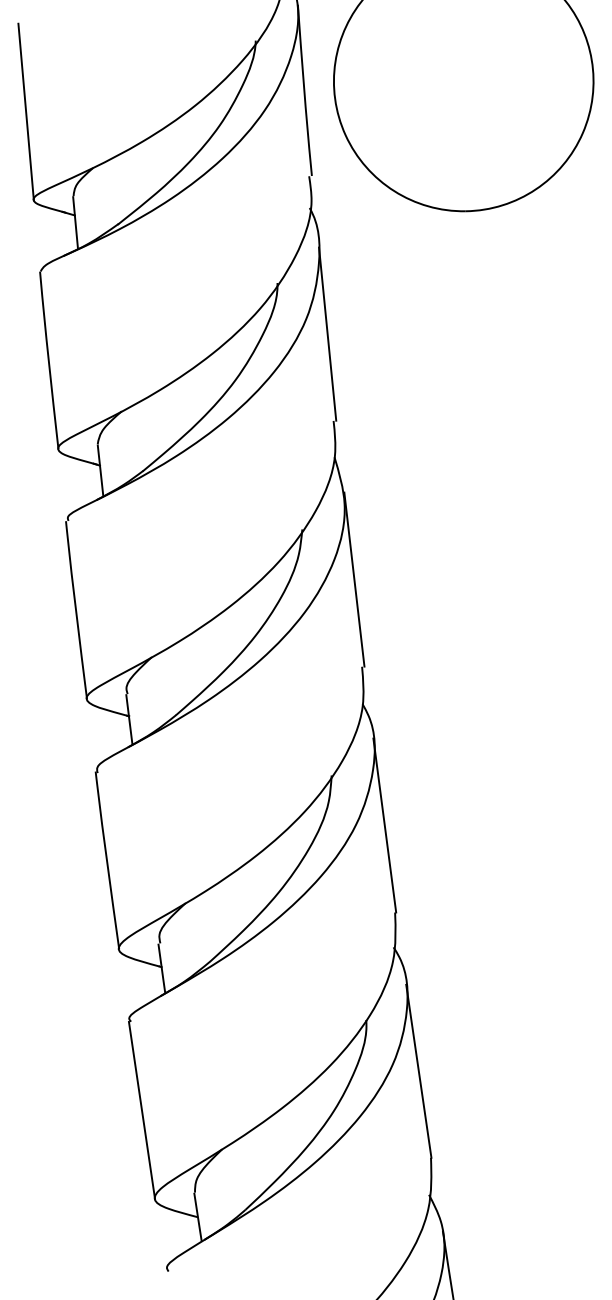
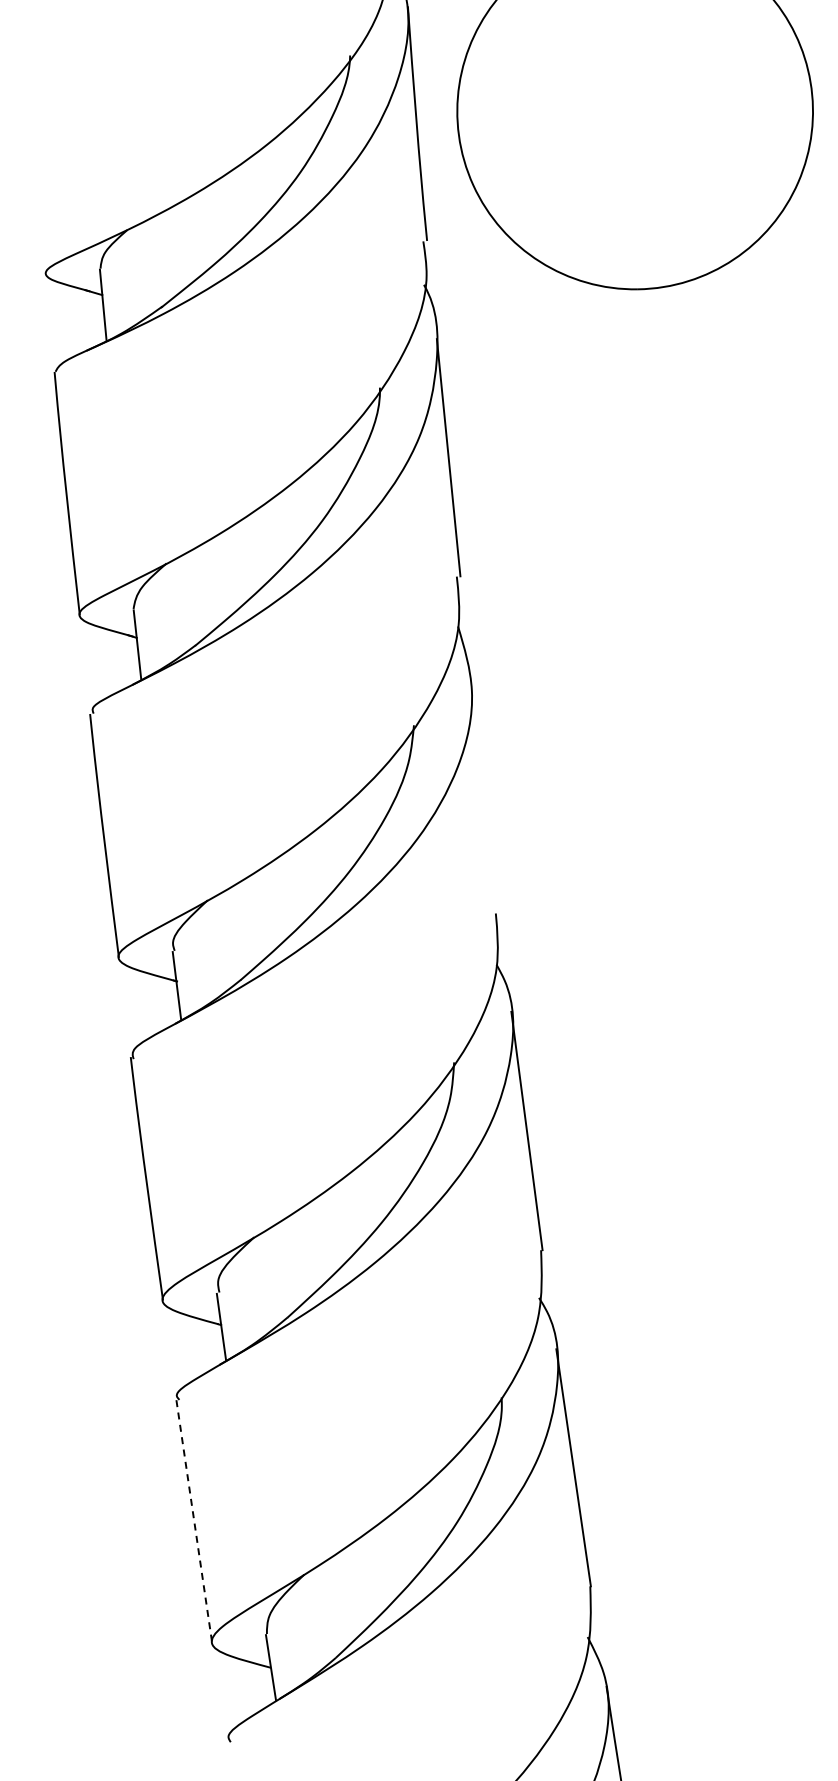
line: (26, 111) -> (35, 152), removed
line: (354, 579) -> (485, 793), removed
line: (142, 1110) -> (194, 1521), solid -> dashed

